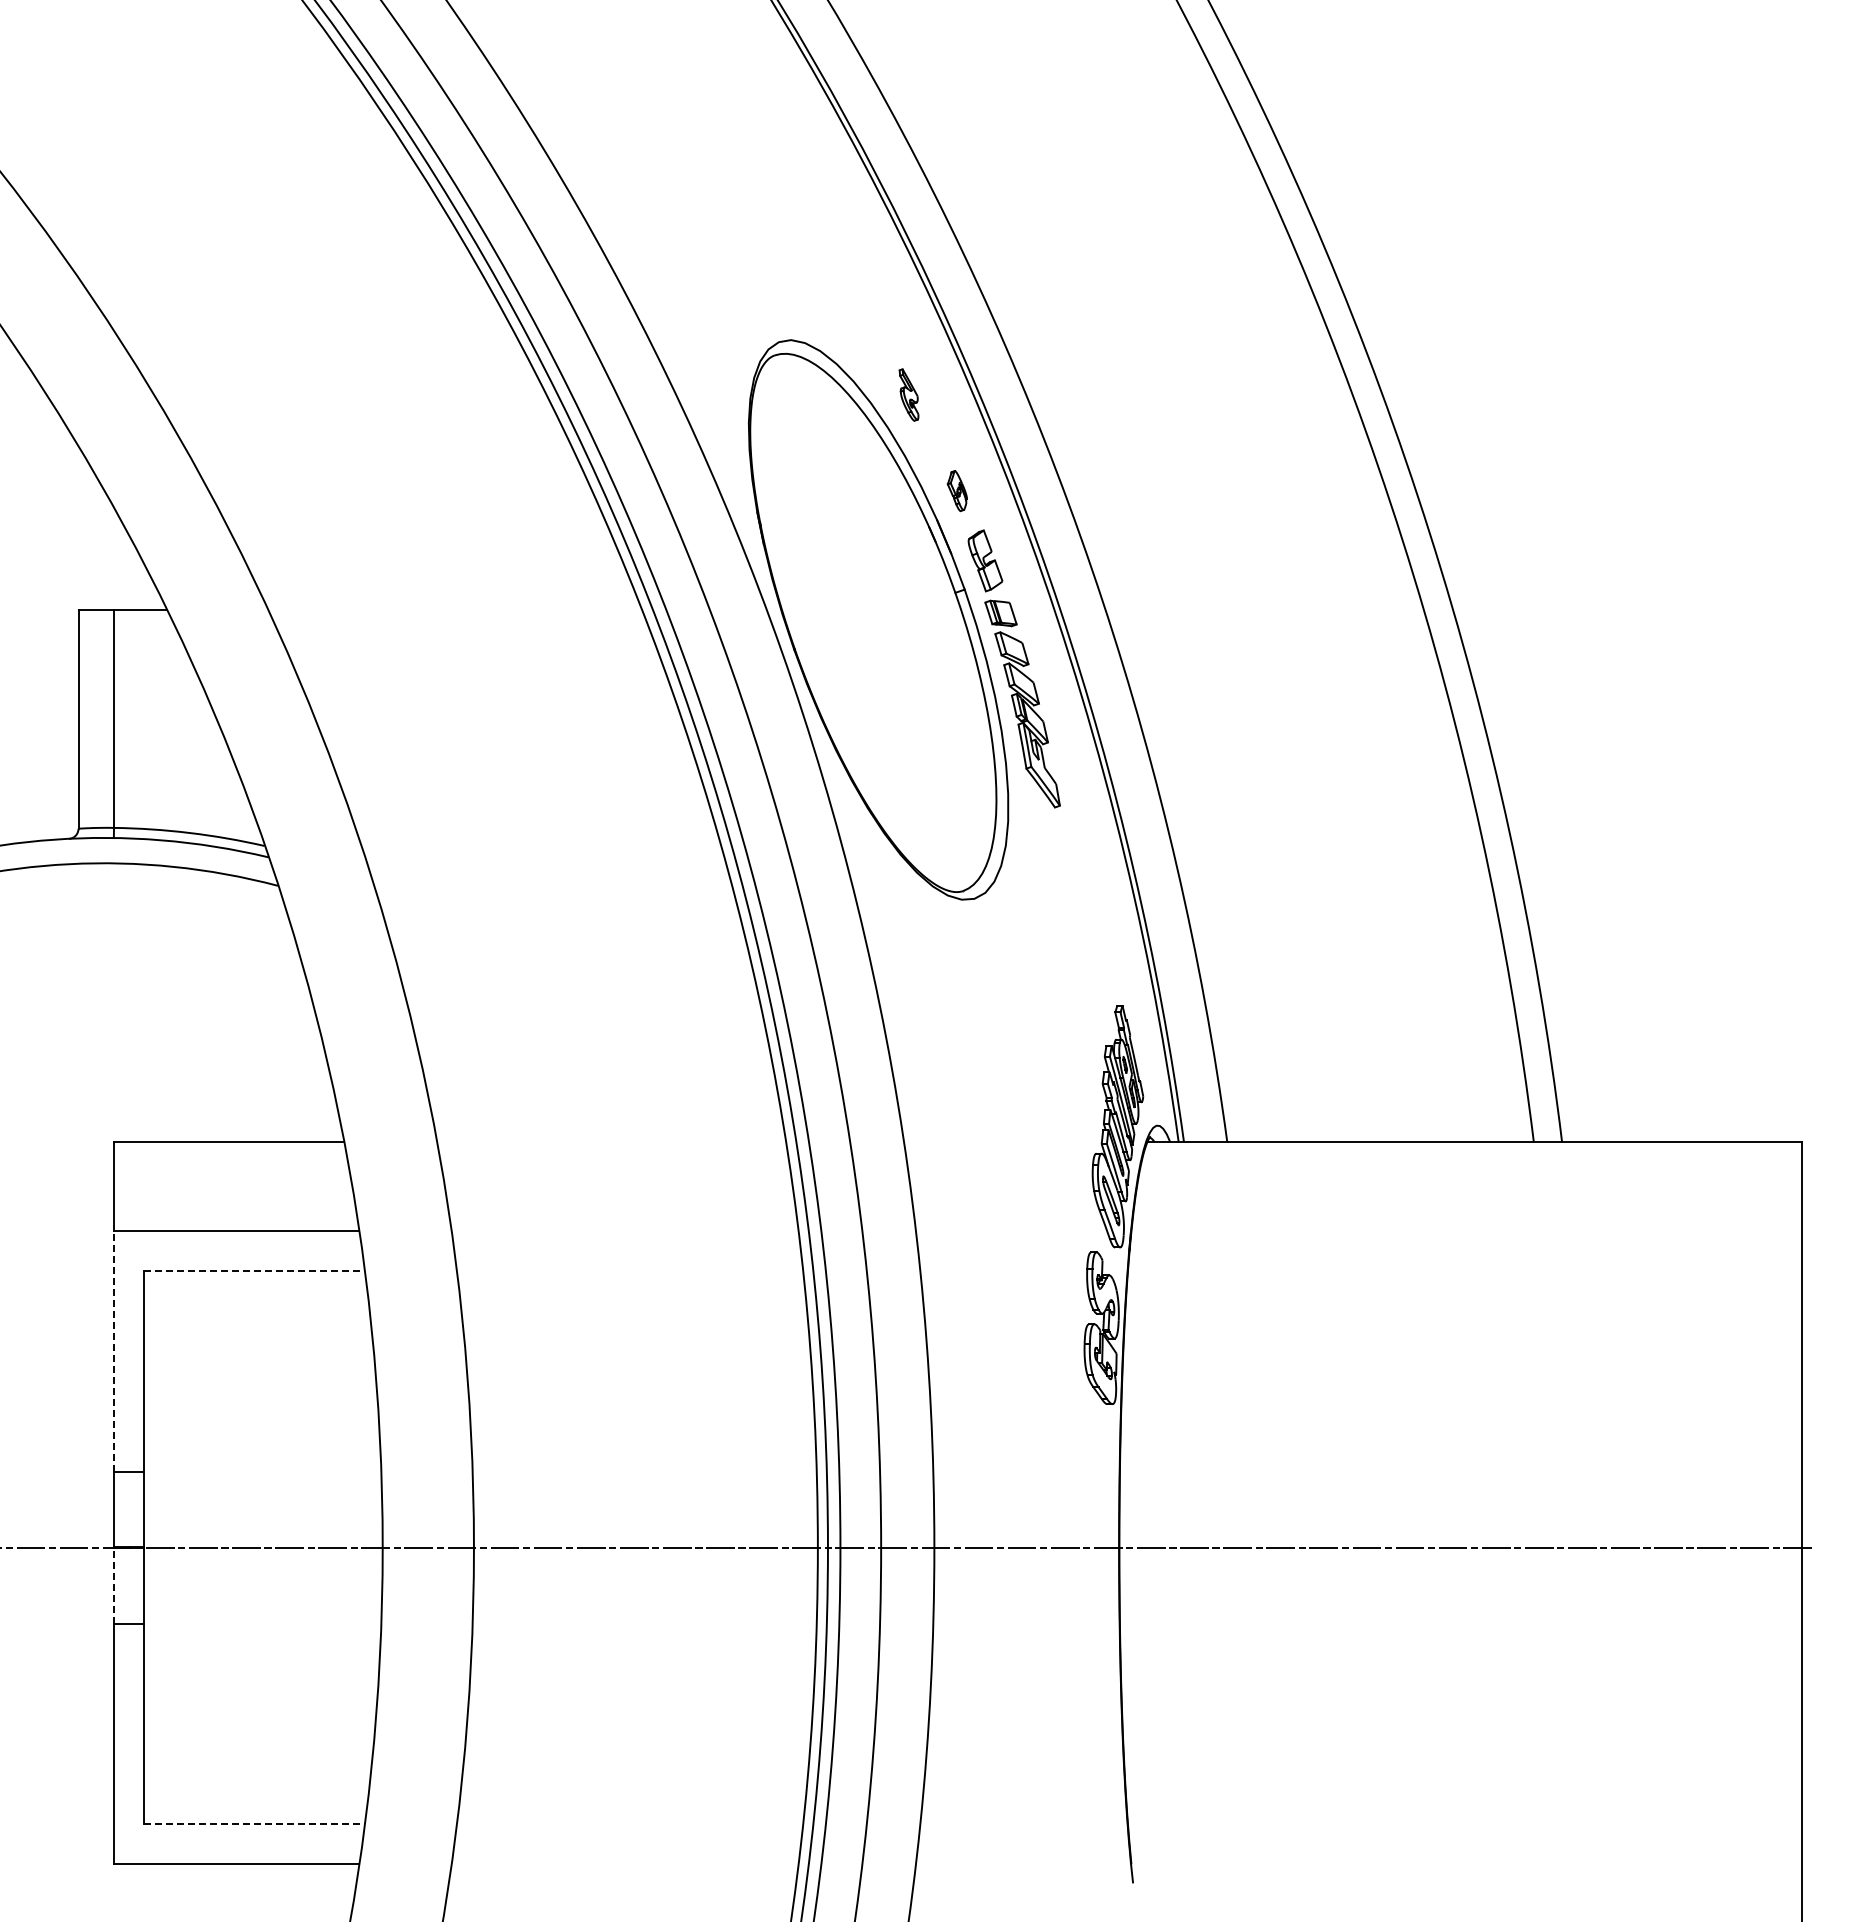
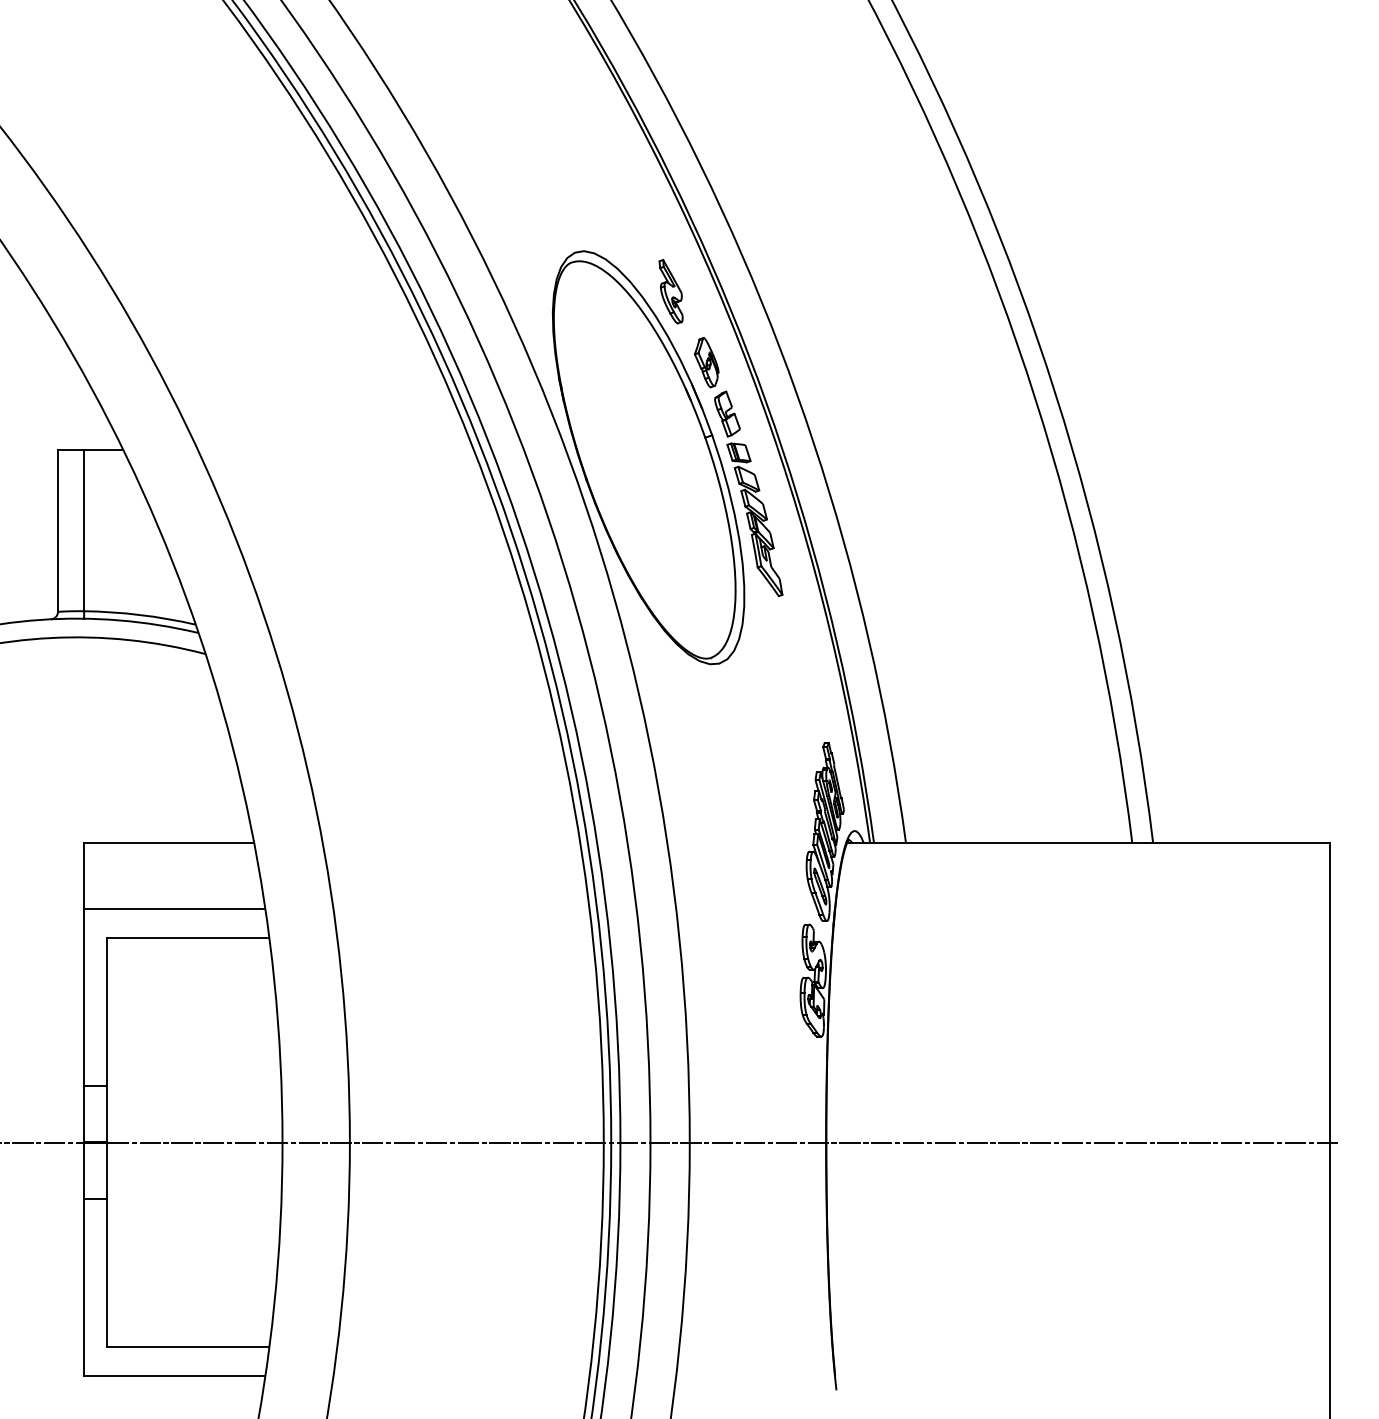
part: (908, 394) -> (670, 291), size x1.67
part: (957, 490) -> (706, 362), size x1.67
line: (255, 1271) -> (188, 938), dashed -> solid
line: (114, 1350) -> (84, 997), dashed -> solid
line: (114, 1586) -> (84, 1171), dashed -> solid
line: (255, 1824) -> (188, 1346), dashed -> solid

